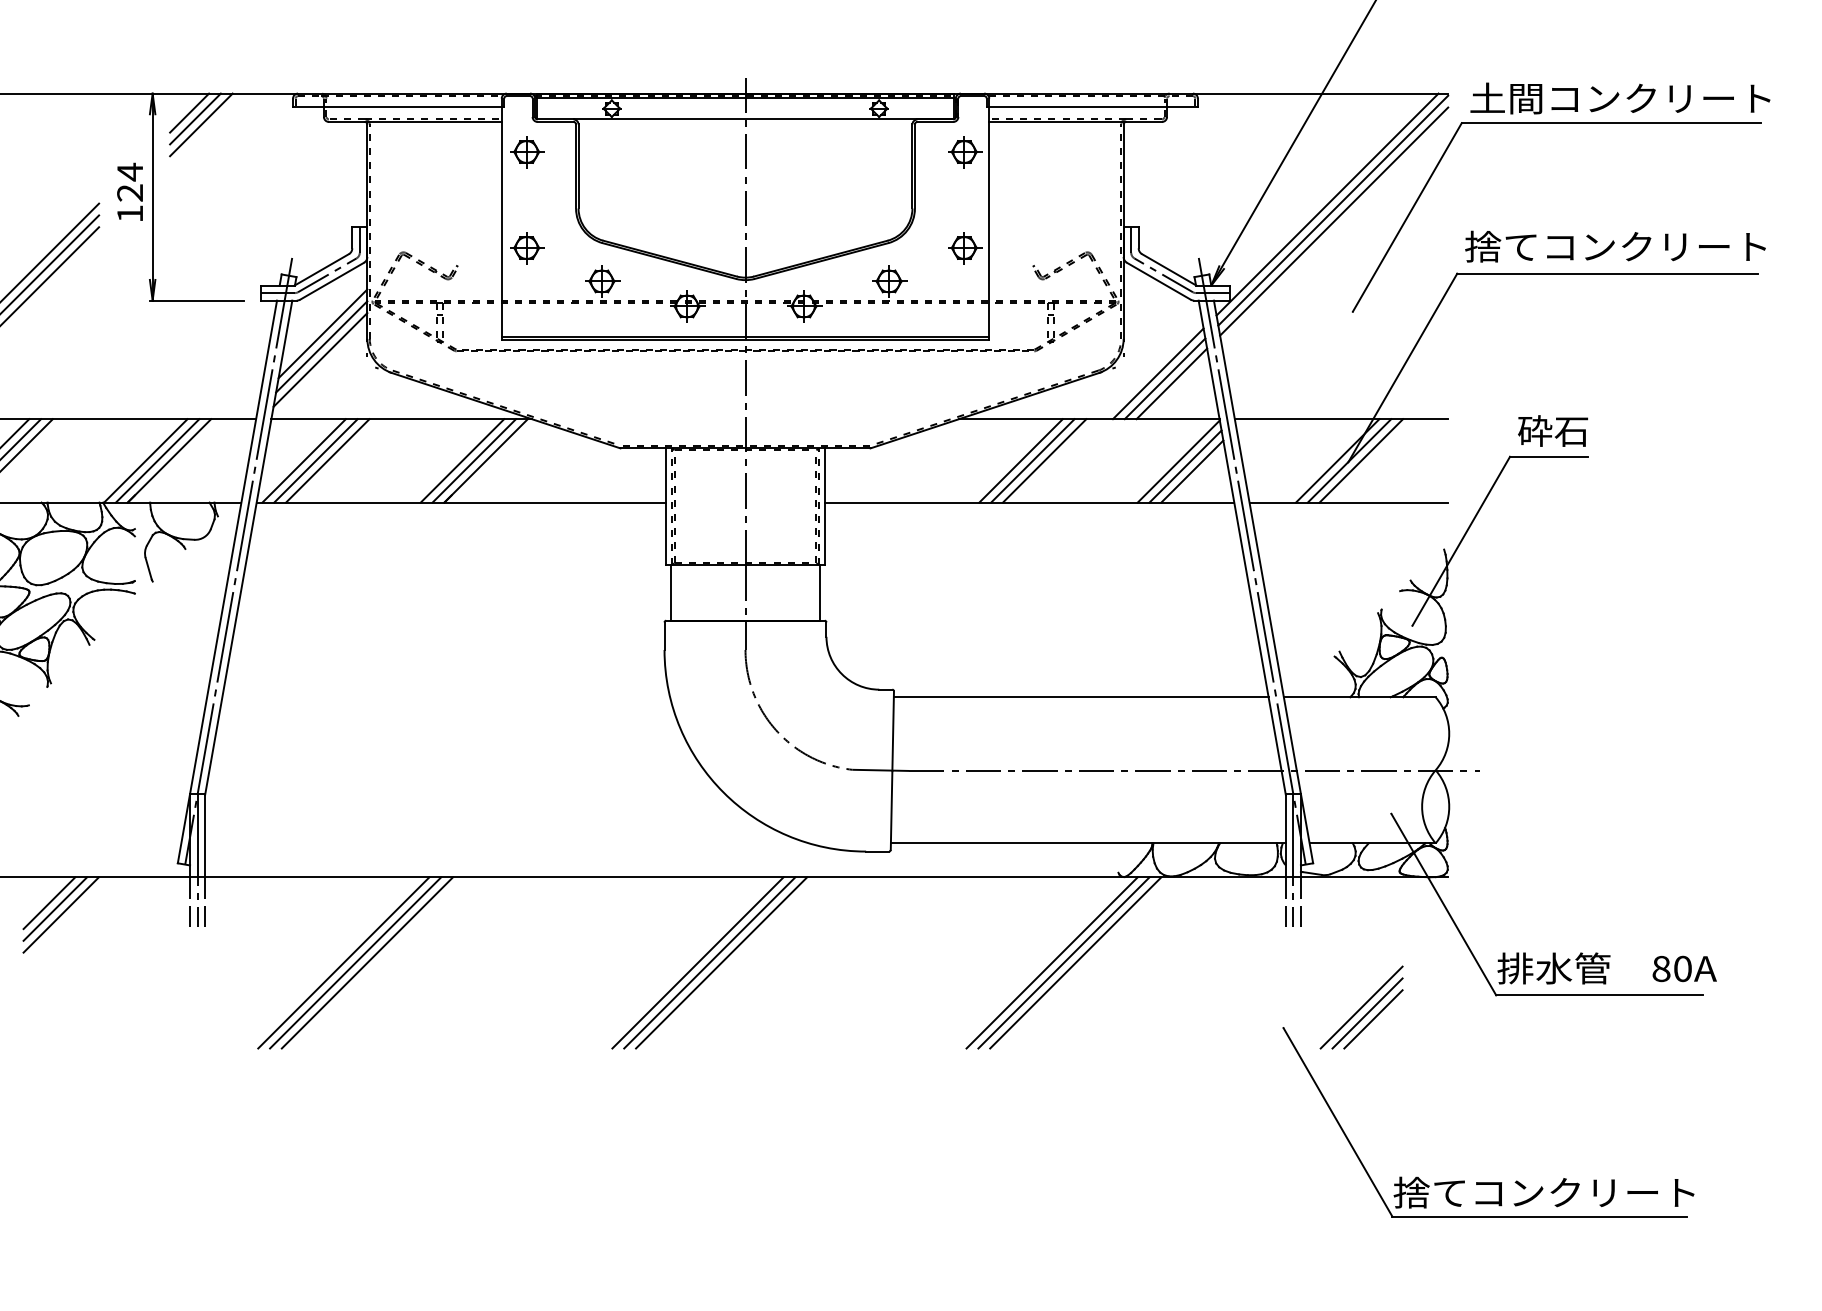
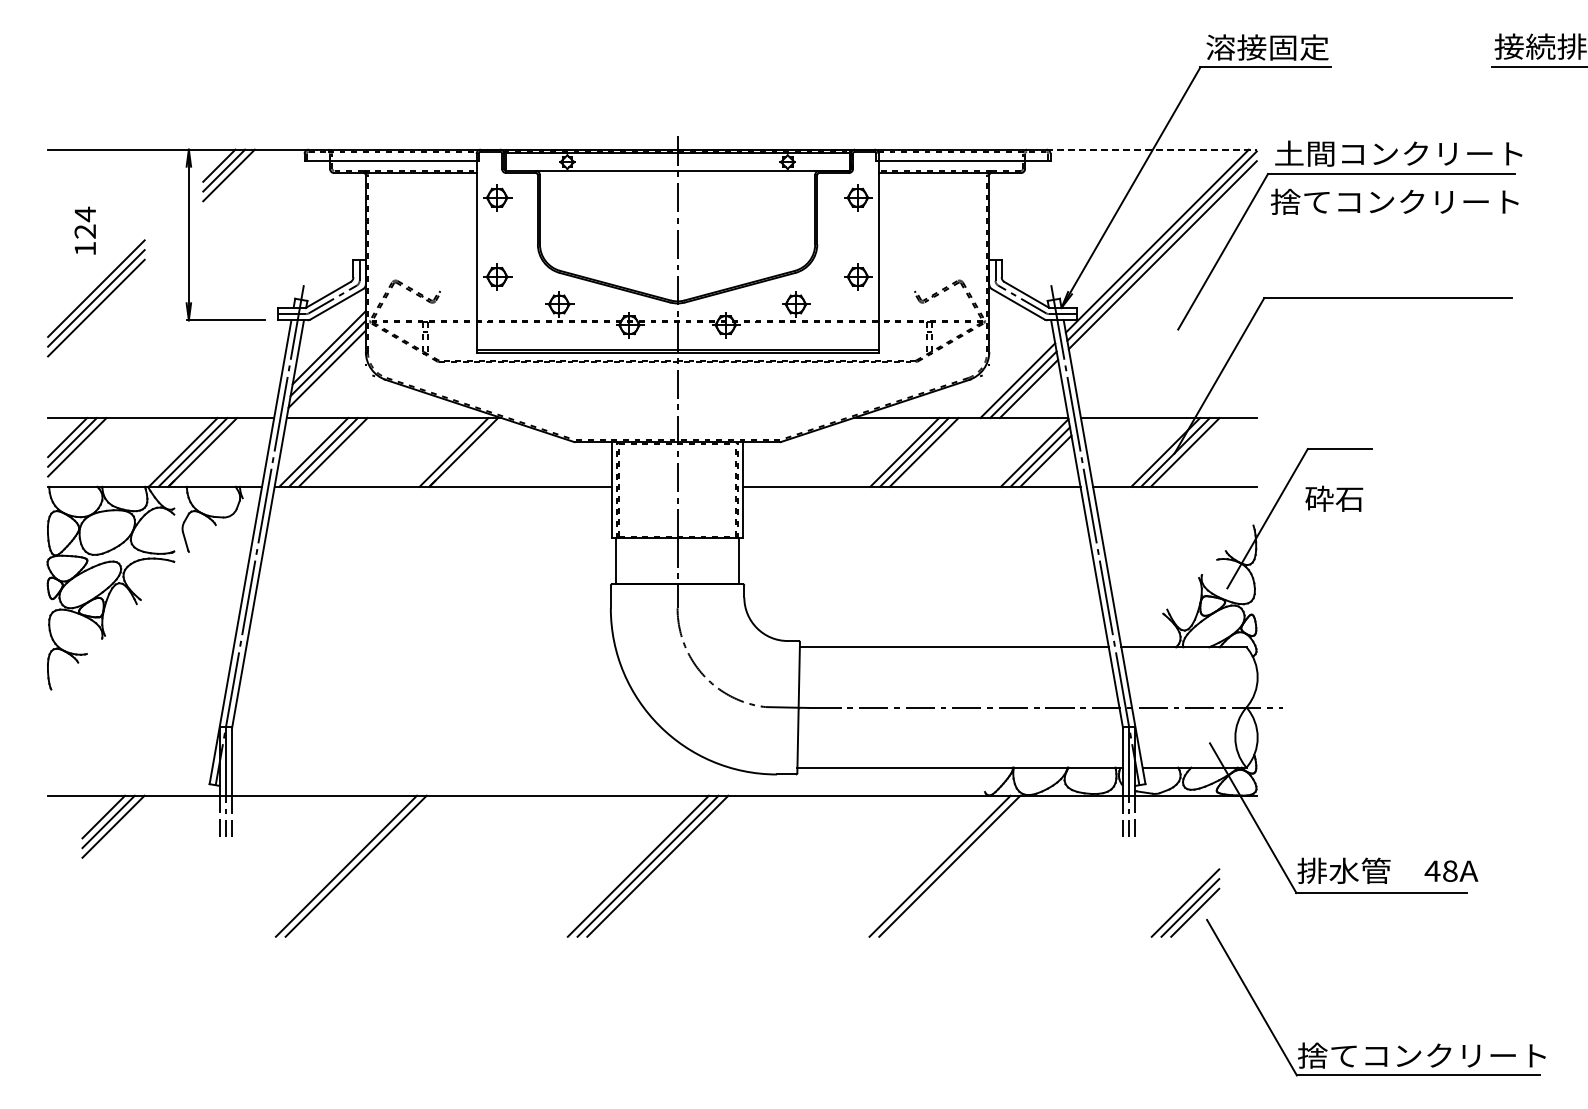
line: (1321, 93) -> (1152, 149), solid -> dashed
text: (129, 191) -> (84, 230), moved
text: (1615, 246) -> (1394, 201), moved
text: (1553, 430) -> (1334, 498), moved
line: (461, 460) -> (443, 452), removed
line: (366, 961) -> (365, 865), removed
line: (1051, 961) -> (929, 865), removed
text: (1671, 969) -> (1440, 871), 80A -> 48A
part: (1487, 1182) -> (1375, 1047), moved

